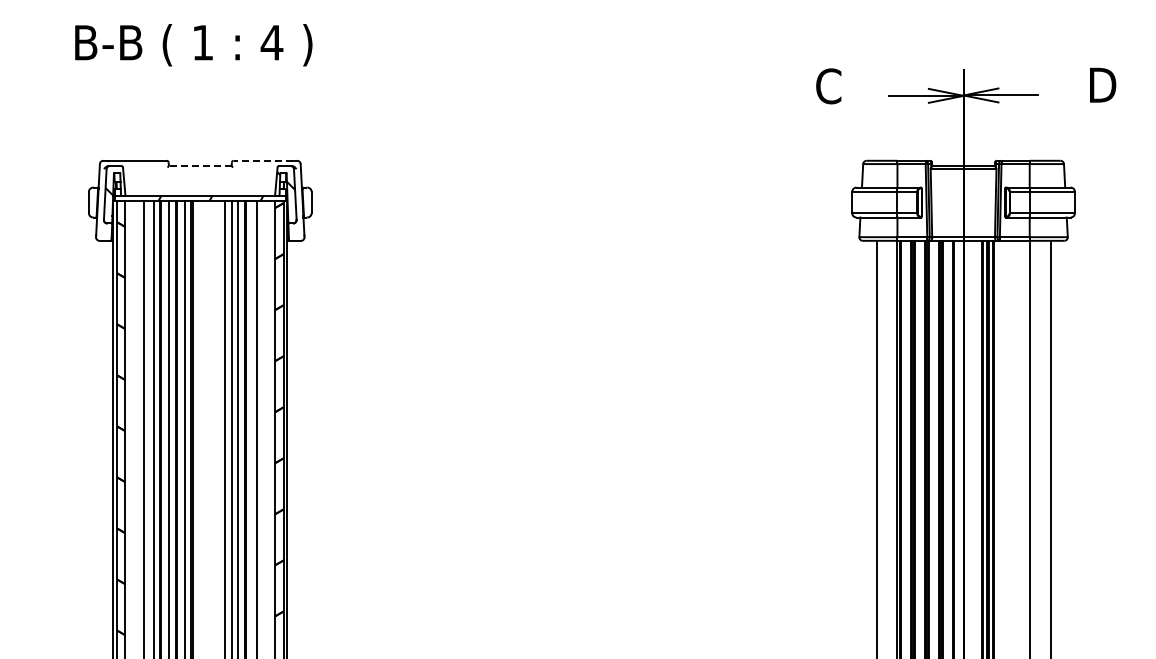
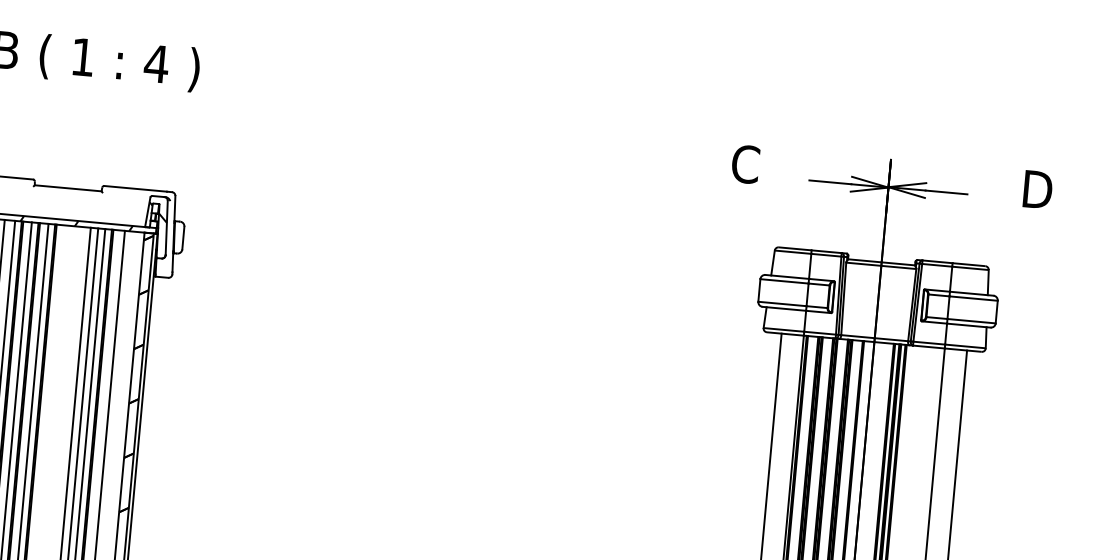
line: (262, 160) -> (135, 188), dashed -> solid
line: (199, 166) -> (67, 188), dashed -> solid

